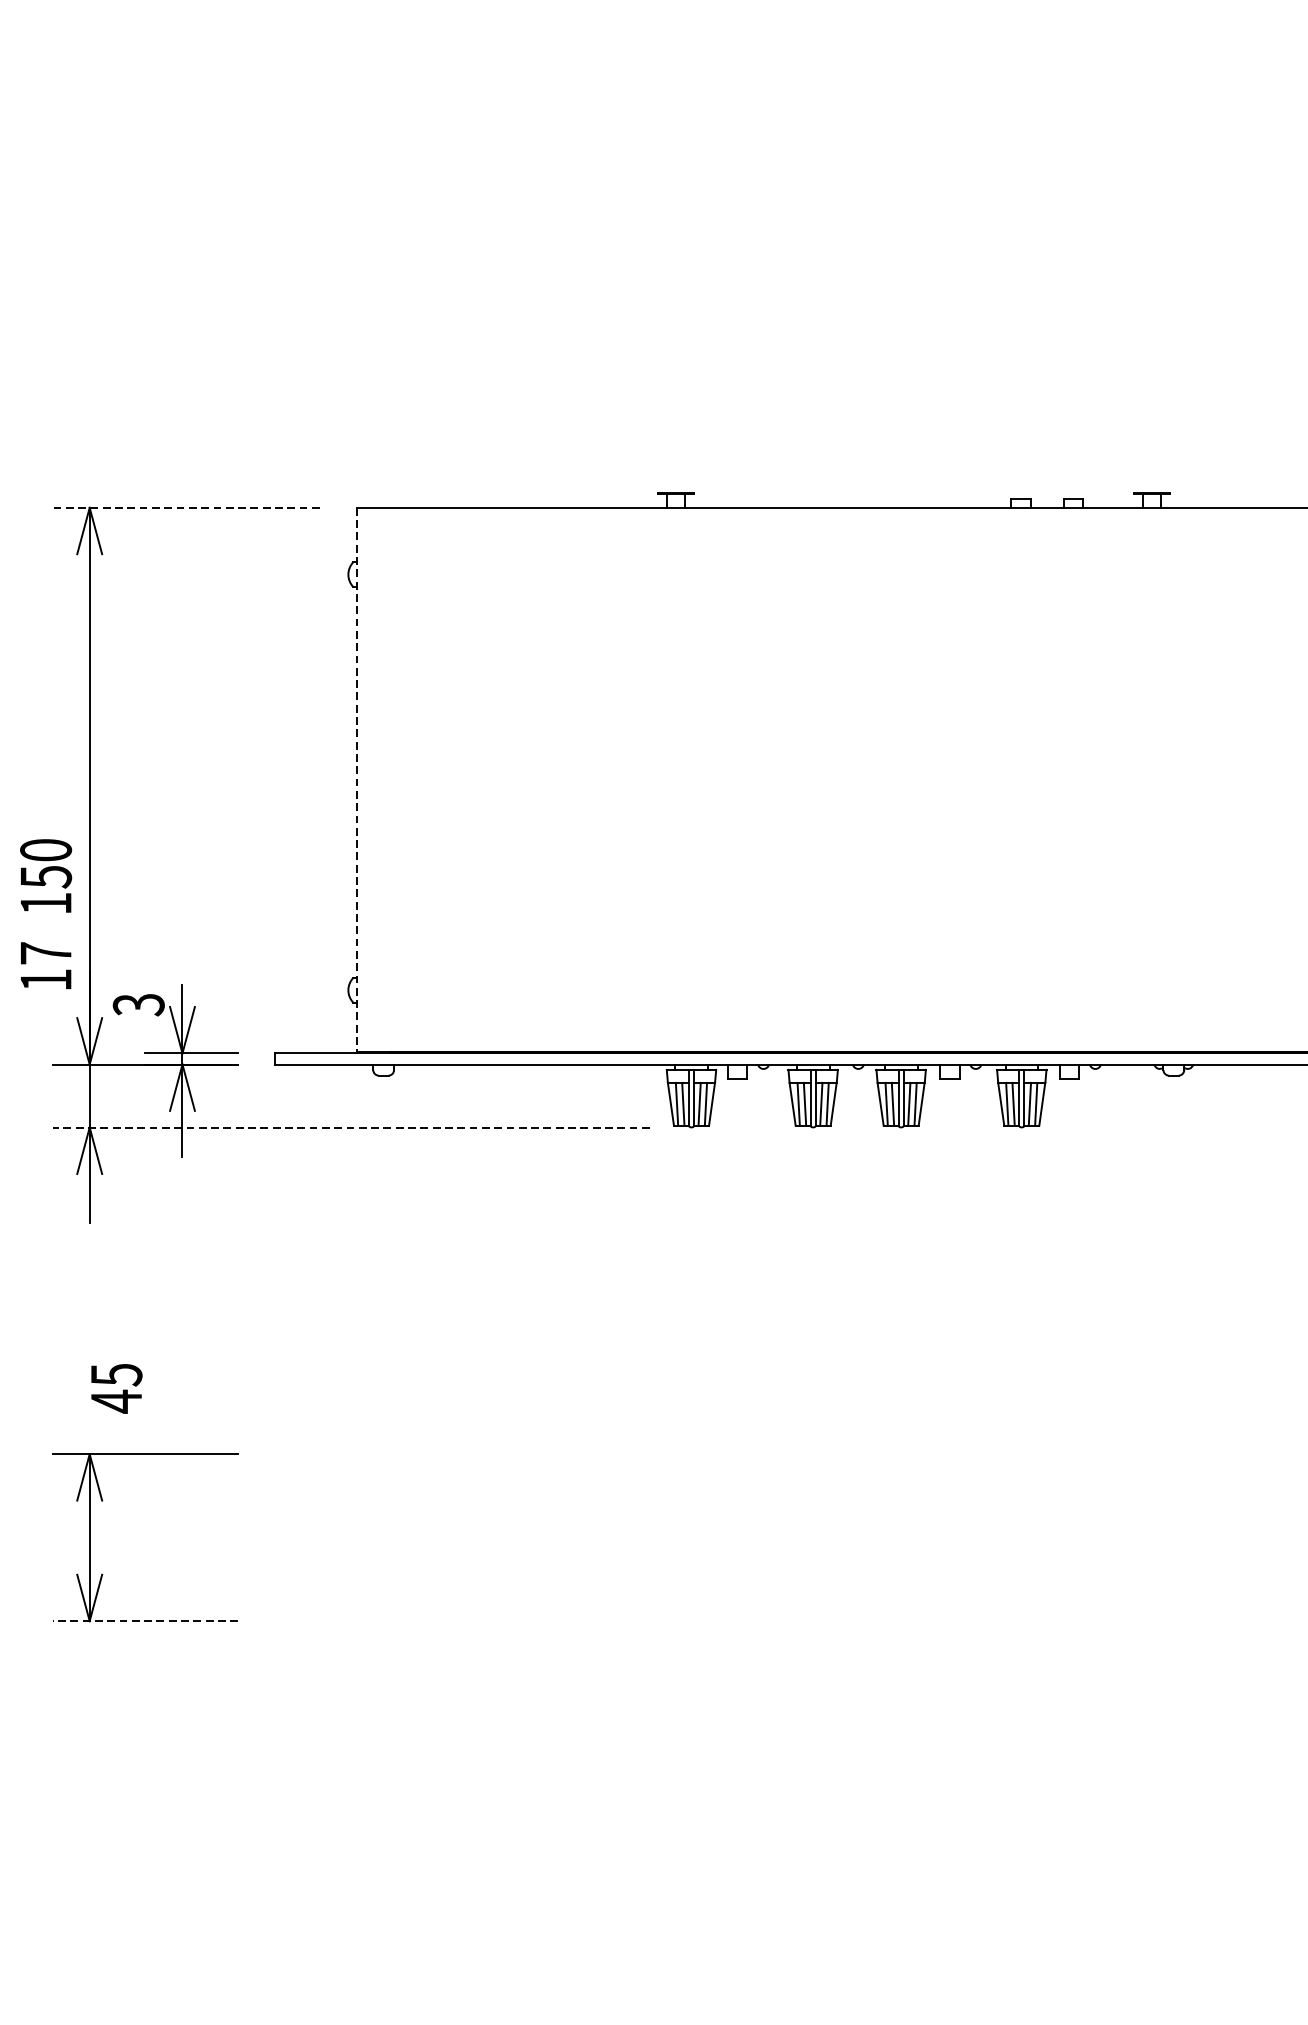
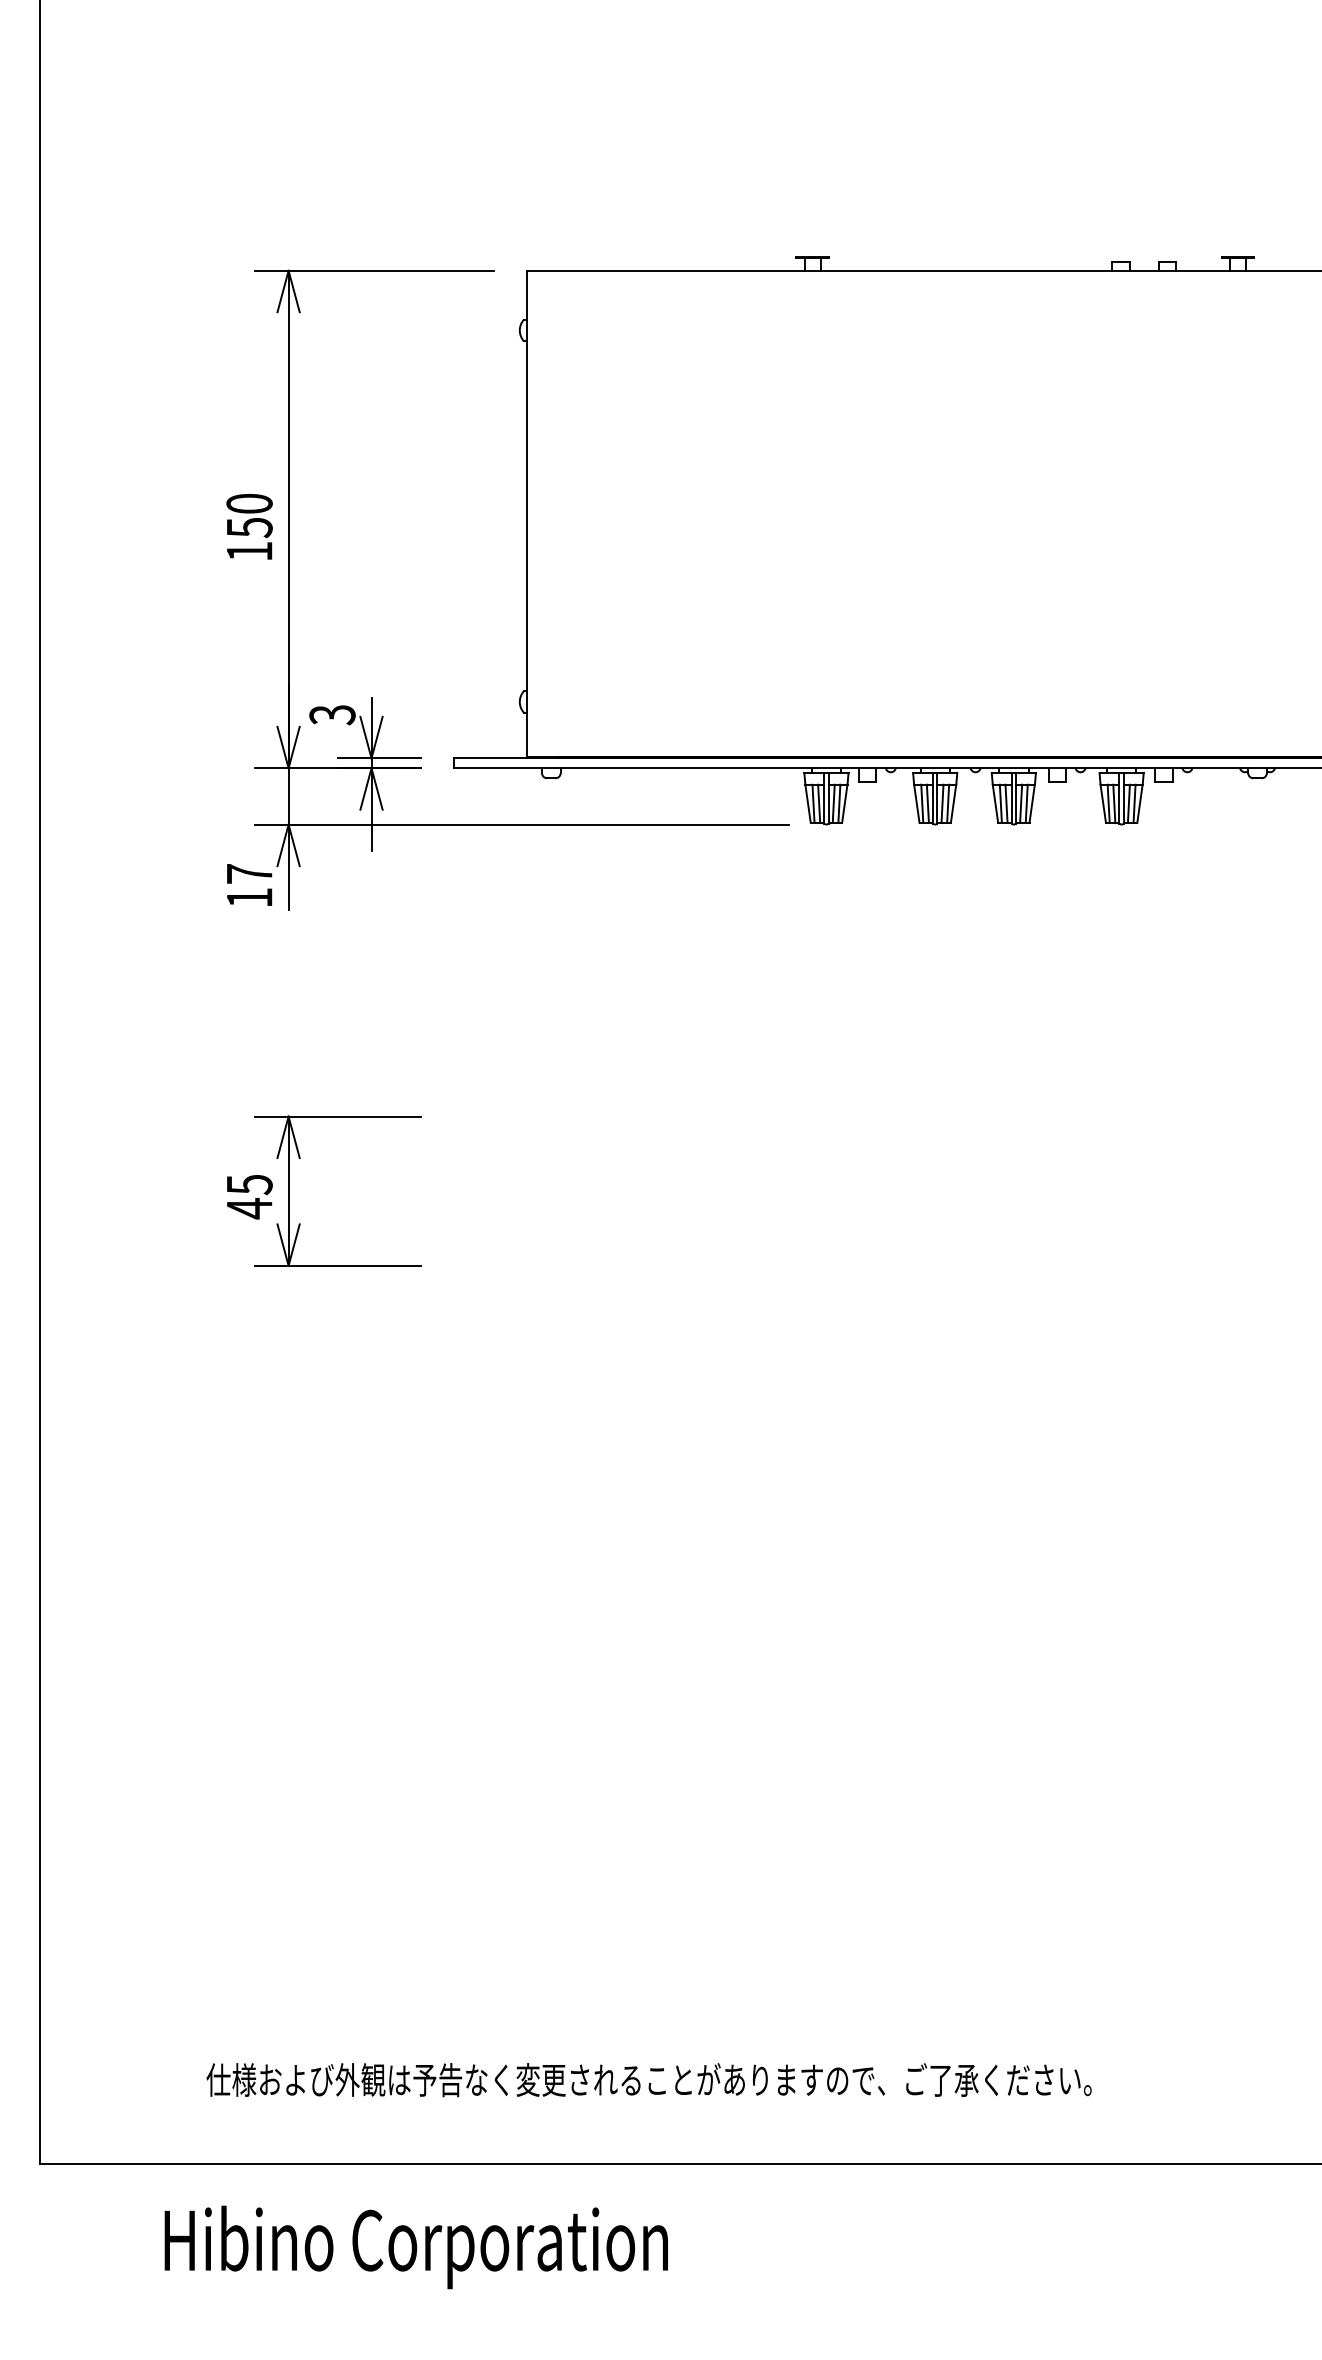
line: (185, 507) -> (374, 270), dashed -> solid
line: (356, 779) -> (527, 513), dashed -> solid
text: (45, 875) -> (249, 526), moved
text: (45, 965) -> (249, 884), moved
line: (351, 1127) -> (522, 824), dashed -> solid
text: (116, 1389) -> (249, 1197), moved
line: (145, 1620) -> (338, 1265), dashed -> solid

